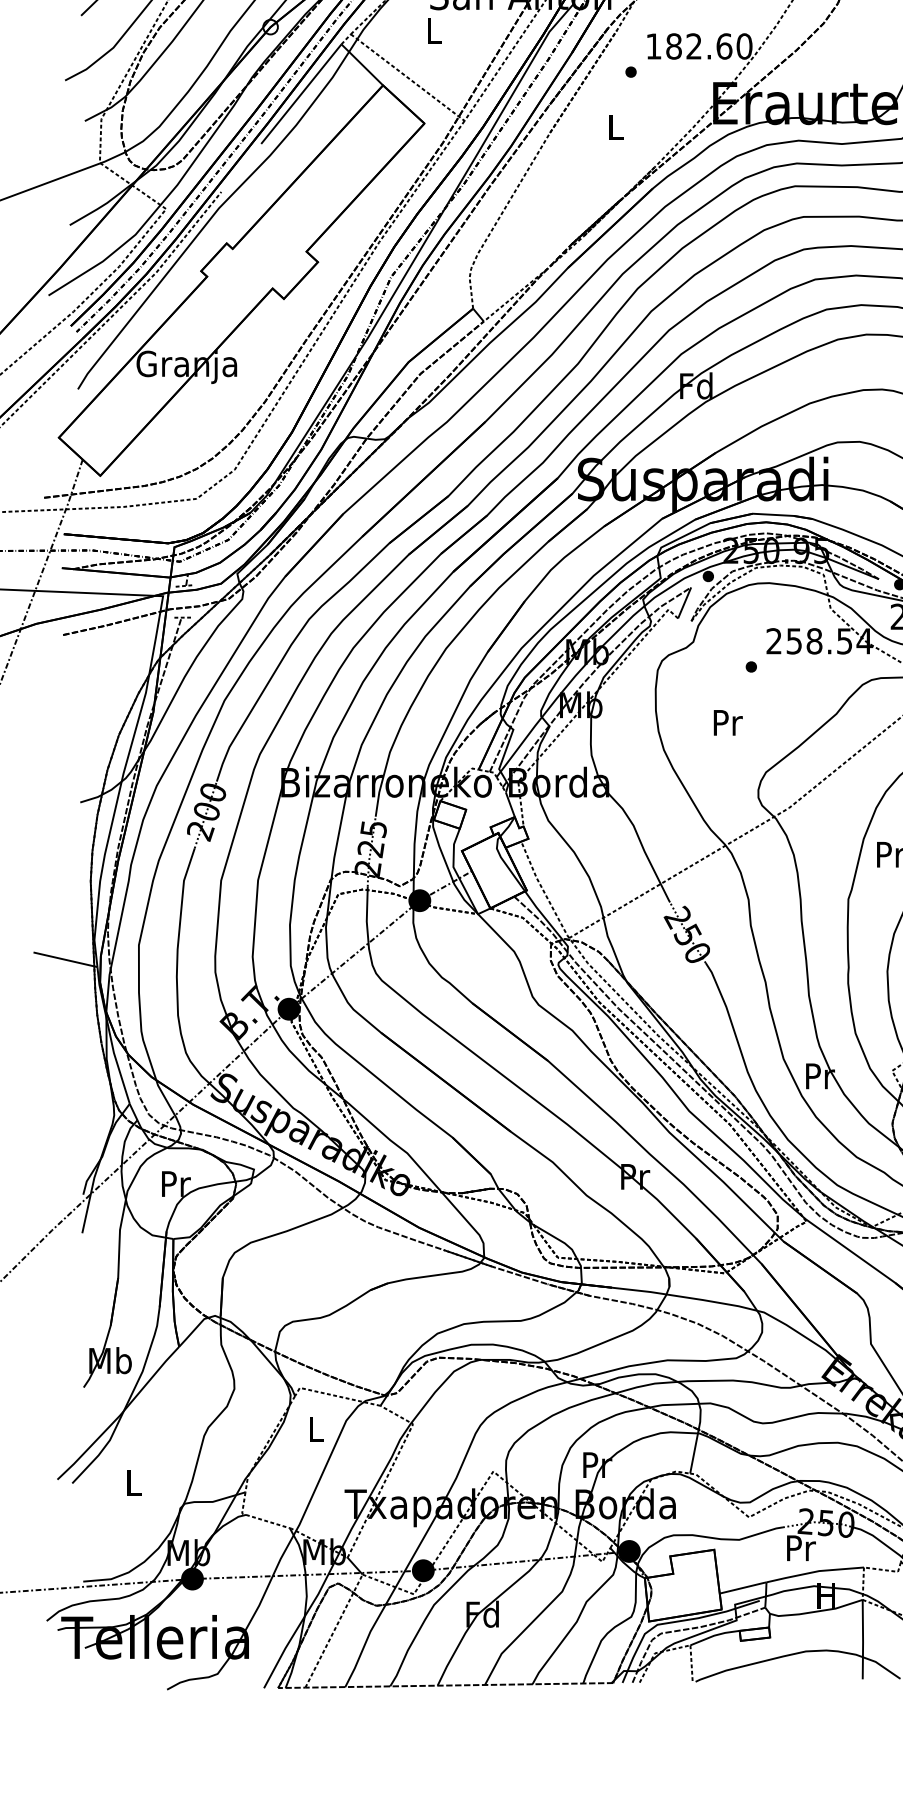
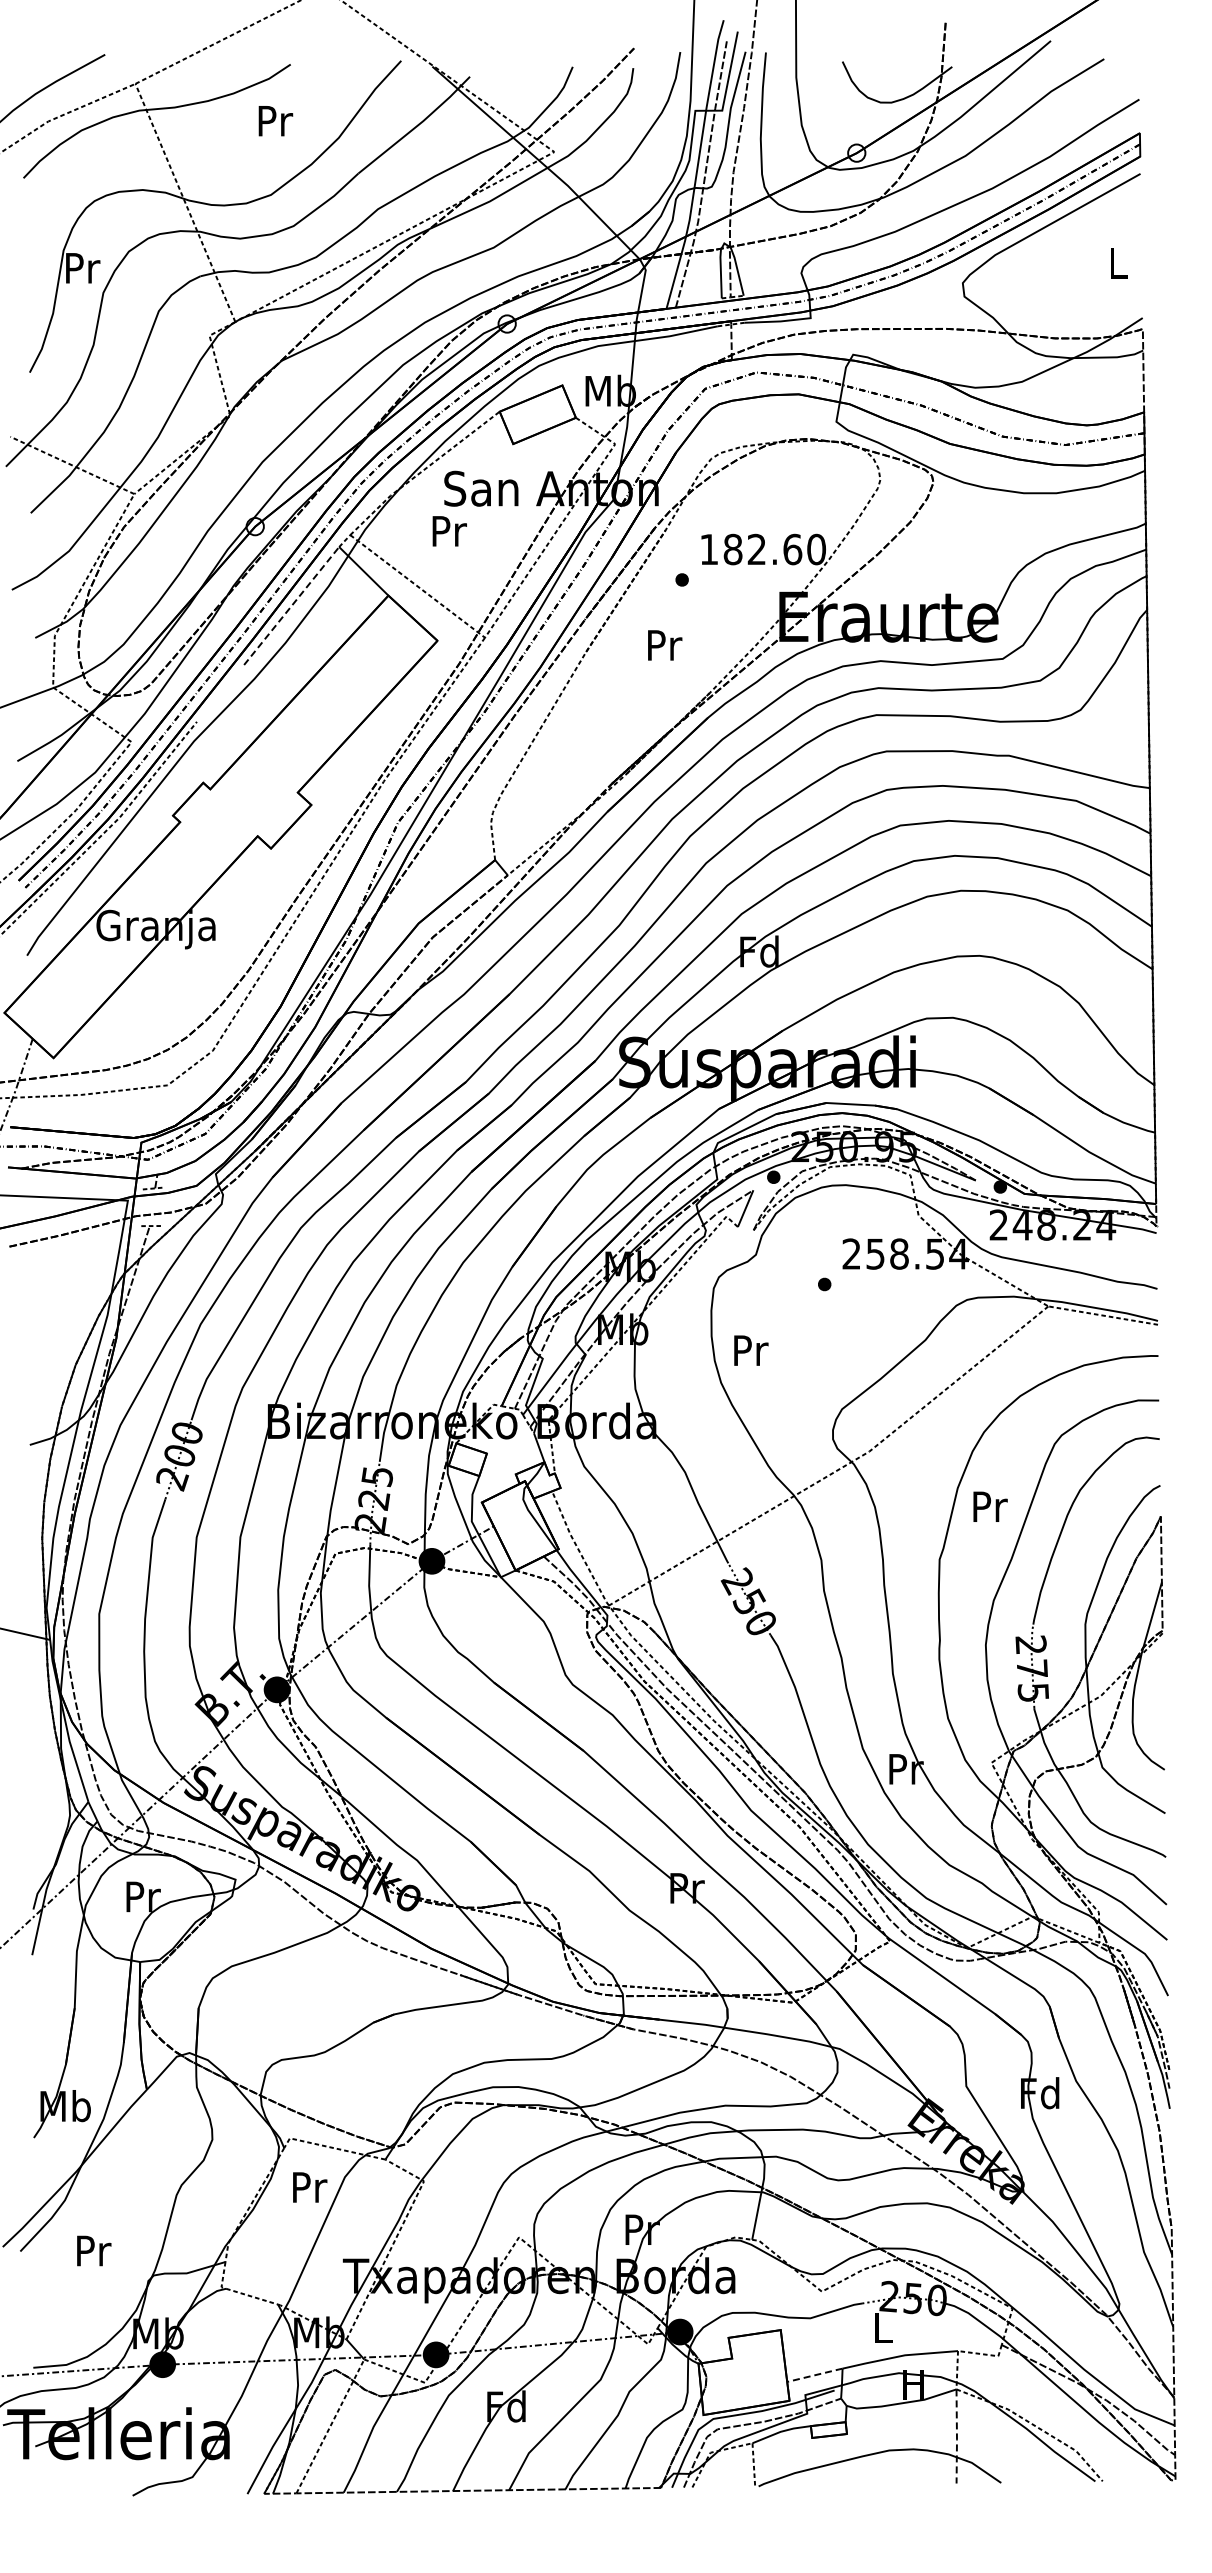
text: (434, 31) -> (449, 531), L -> Pr
line: (301, 94) -> (291, 606), solid -> dashed
text: (616, 127) -> (665, 645), L -> Pr
text: (728, 722) -> (751, 1350), moved
text: (317, 1429) -> (310, 2187), L -> Pr
text: (134, 1482) -> (94, 2250), L -> Pr
text: (801, 1548) -> (884, 2328), Pr -> L
line: (743, 1588) -> (815, 2375), solid -> dashed
line: (862, 1639) -> (956, 2436), solid -> dashed

